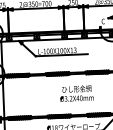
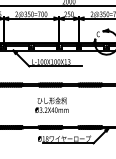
text: (76, 92) -> (51, 104), moved

